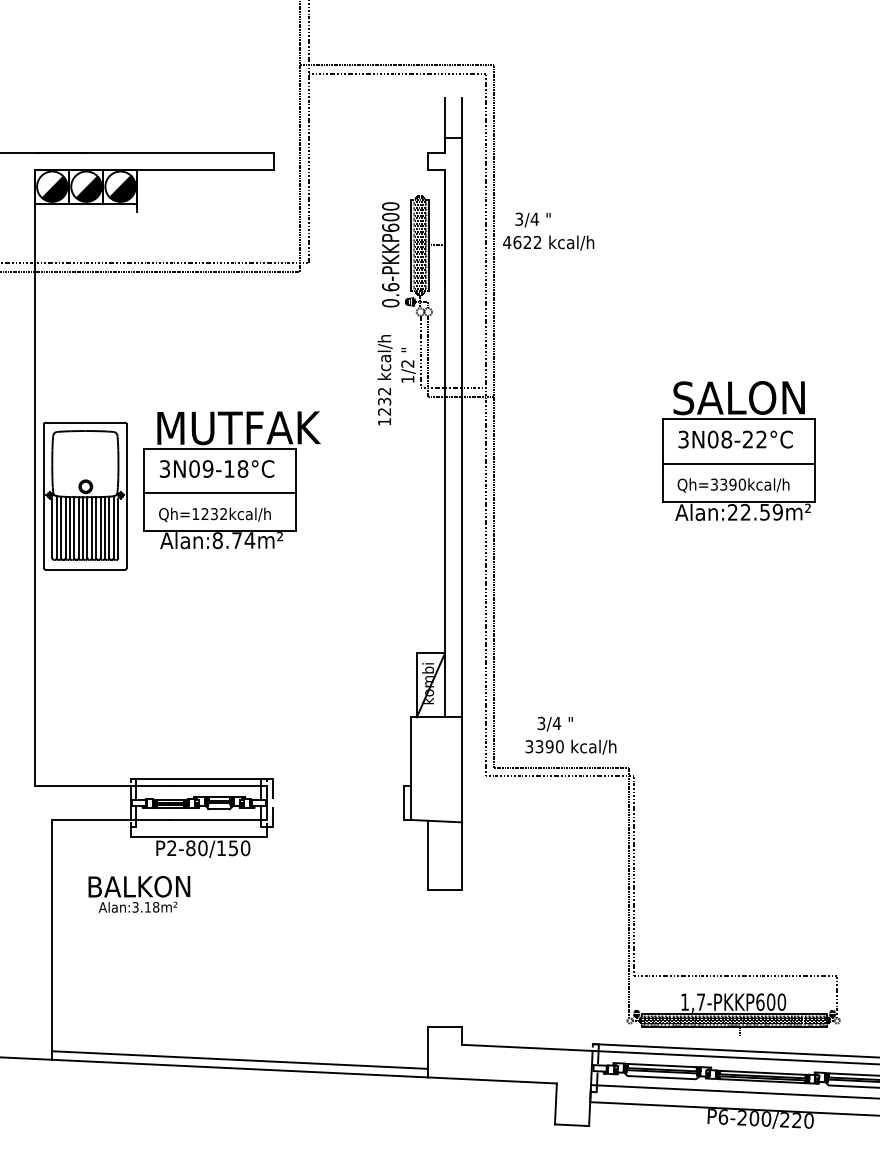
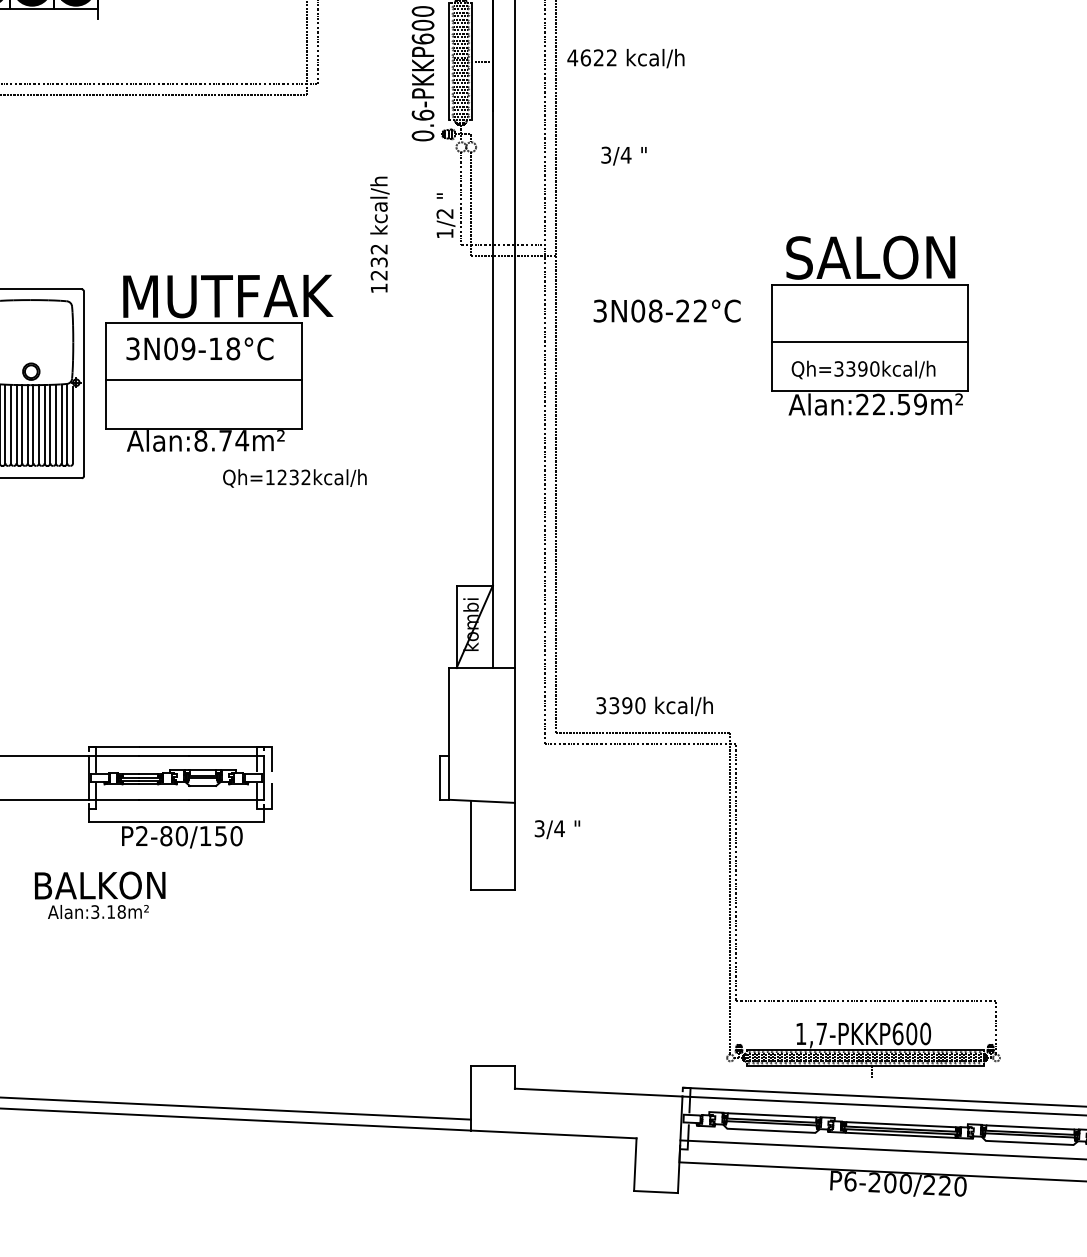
text: (532, 219) -> (623, 155), moved
text: (384, 380) -> (379, 235), moved
text: (735, 439) -> (666, 310), moved
text: (214, 514) -> (294, 477), moved
text: (554, 723) -> (556, 828), moved

